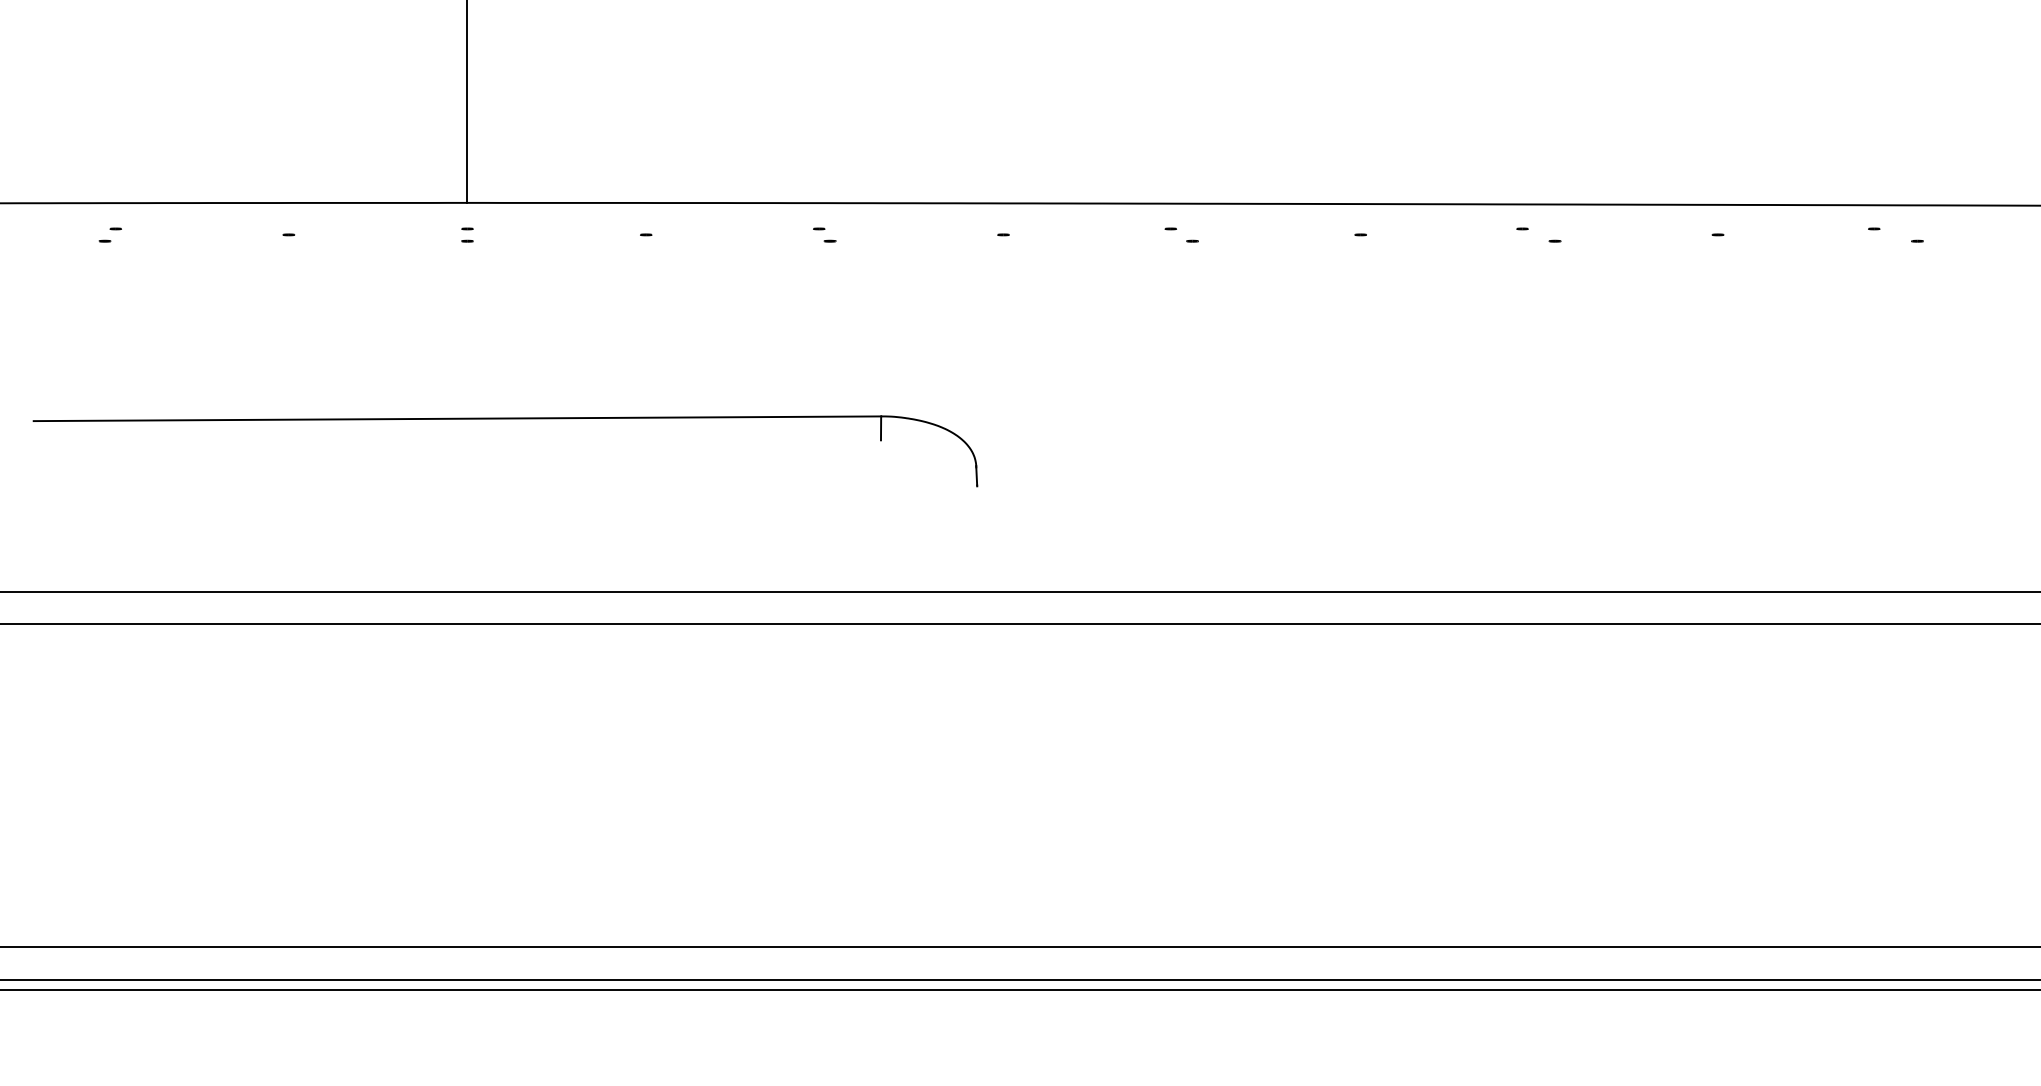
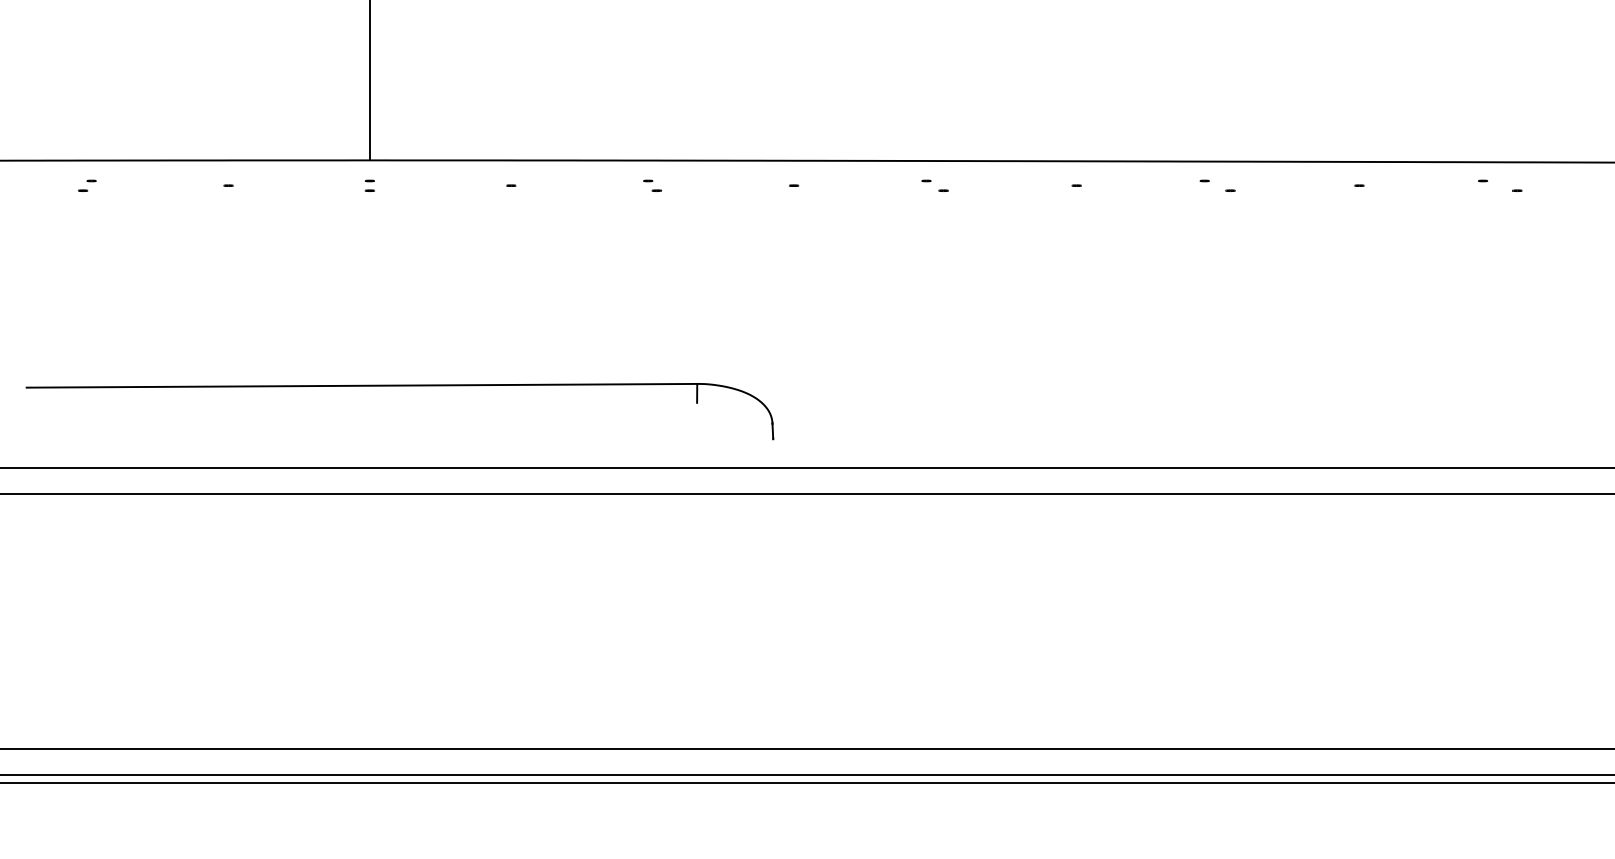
part: (505, 419) -> (399, 386), moved

